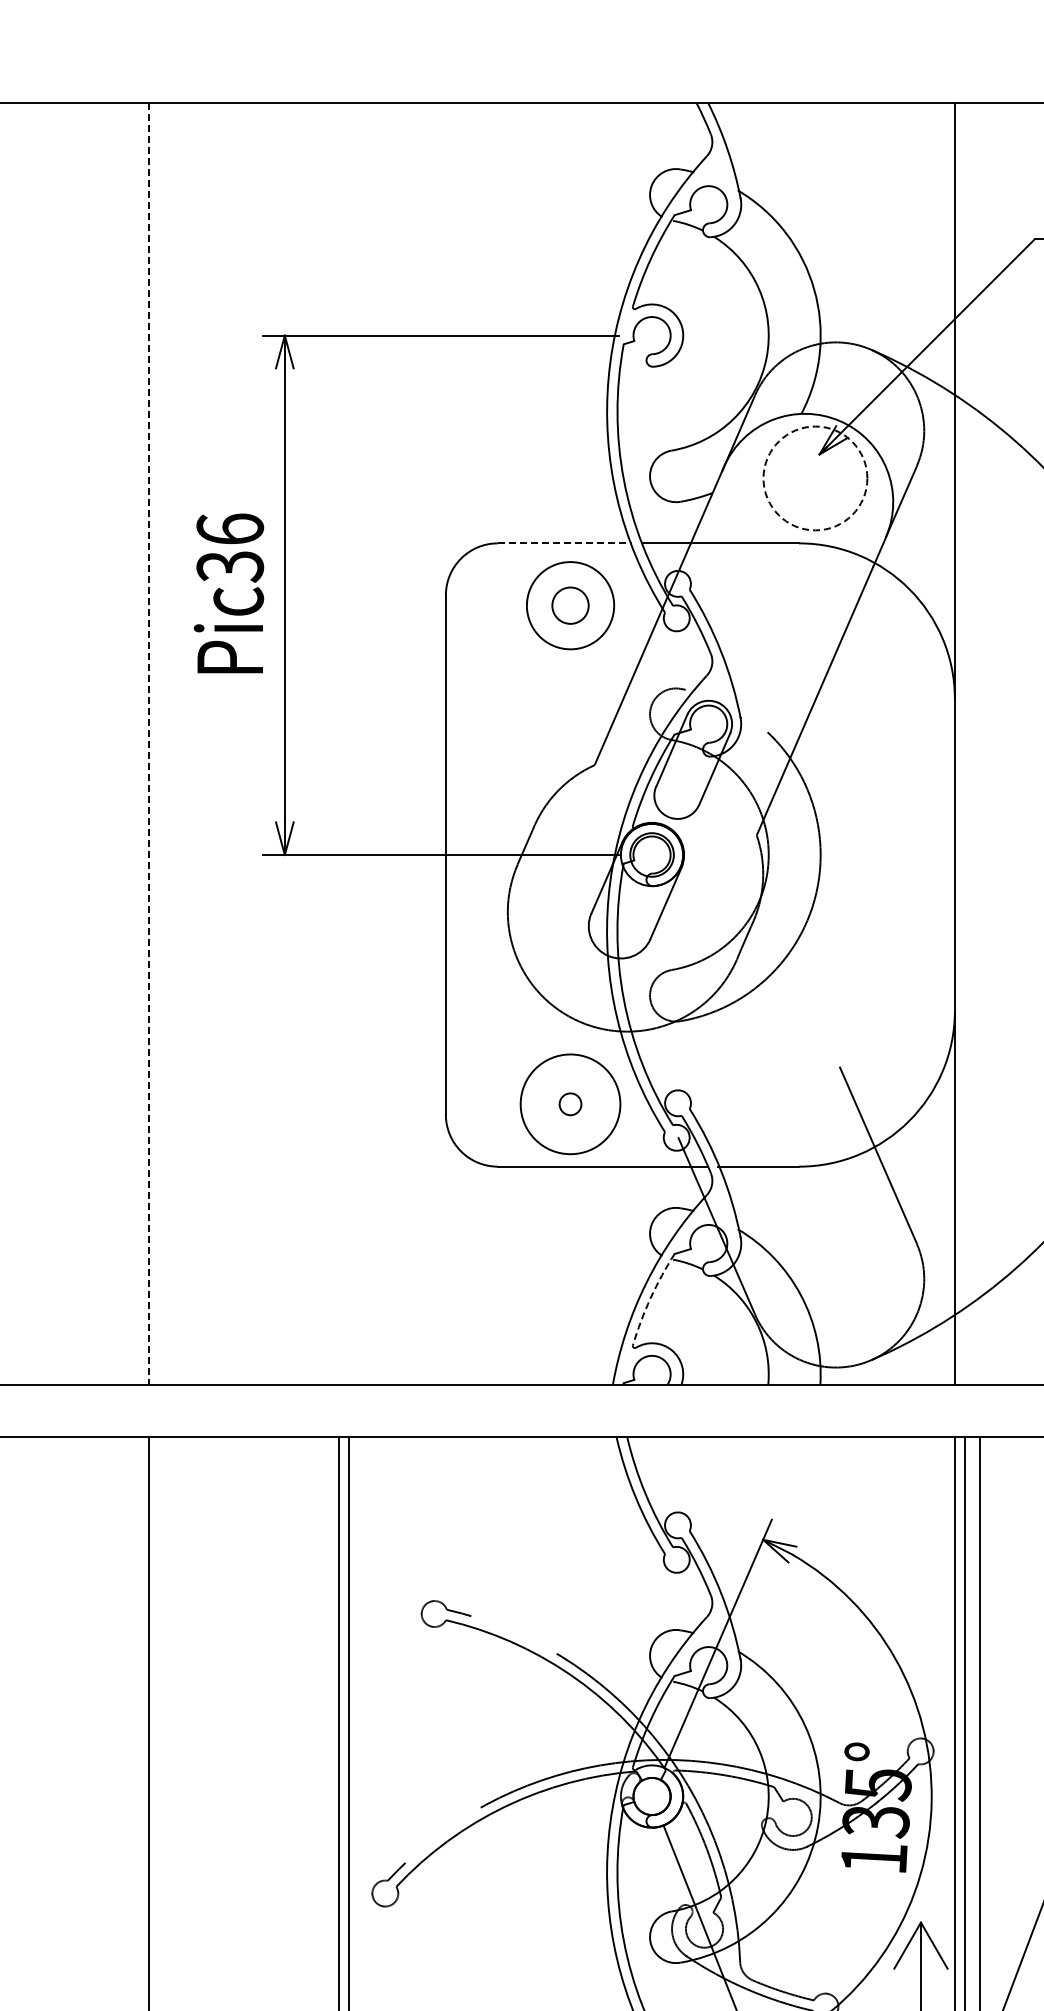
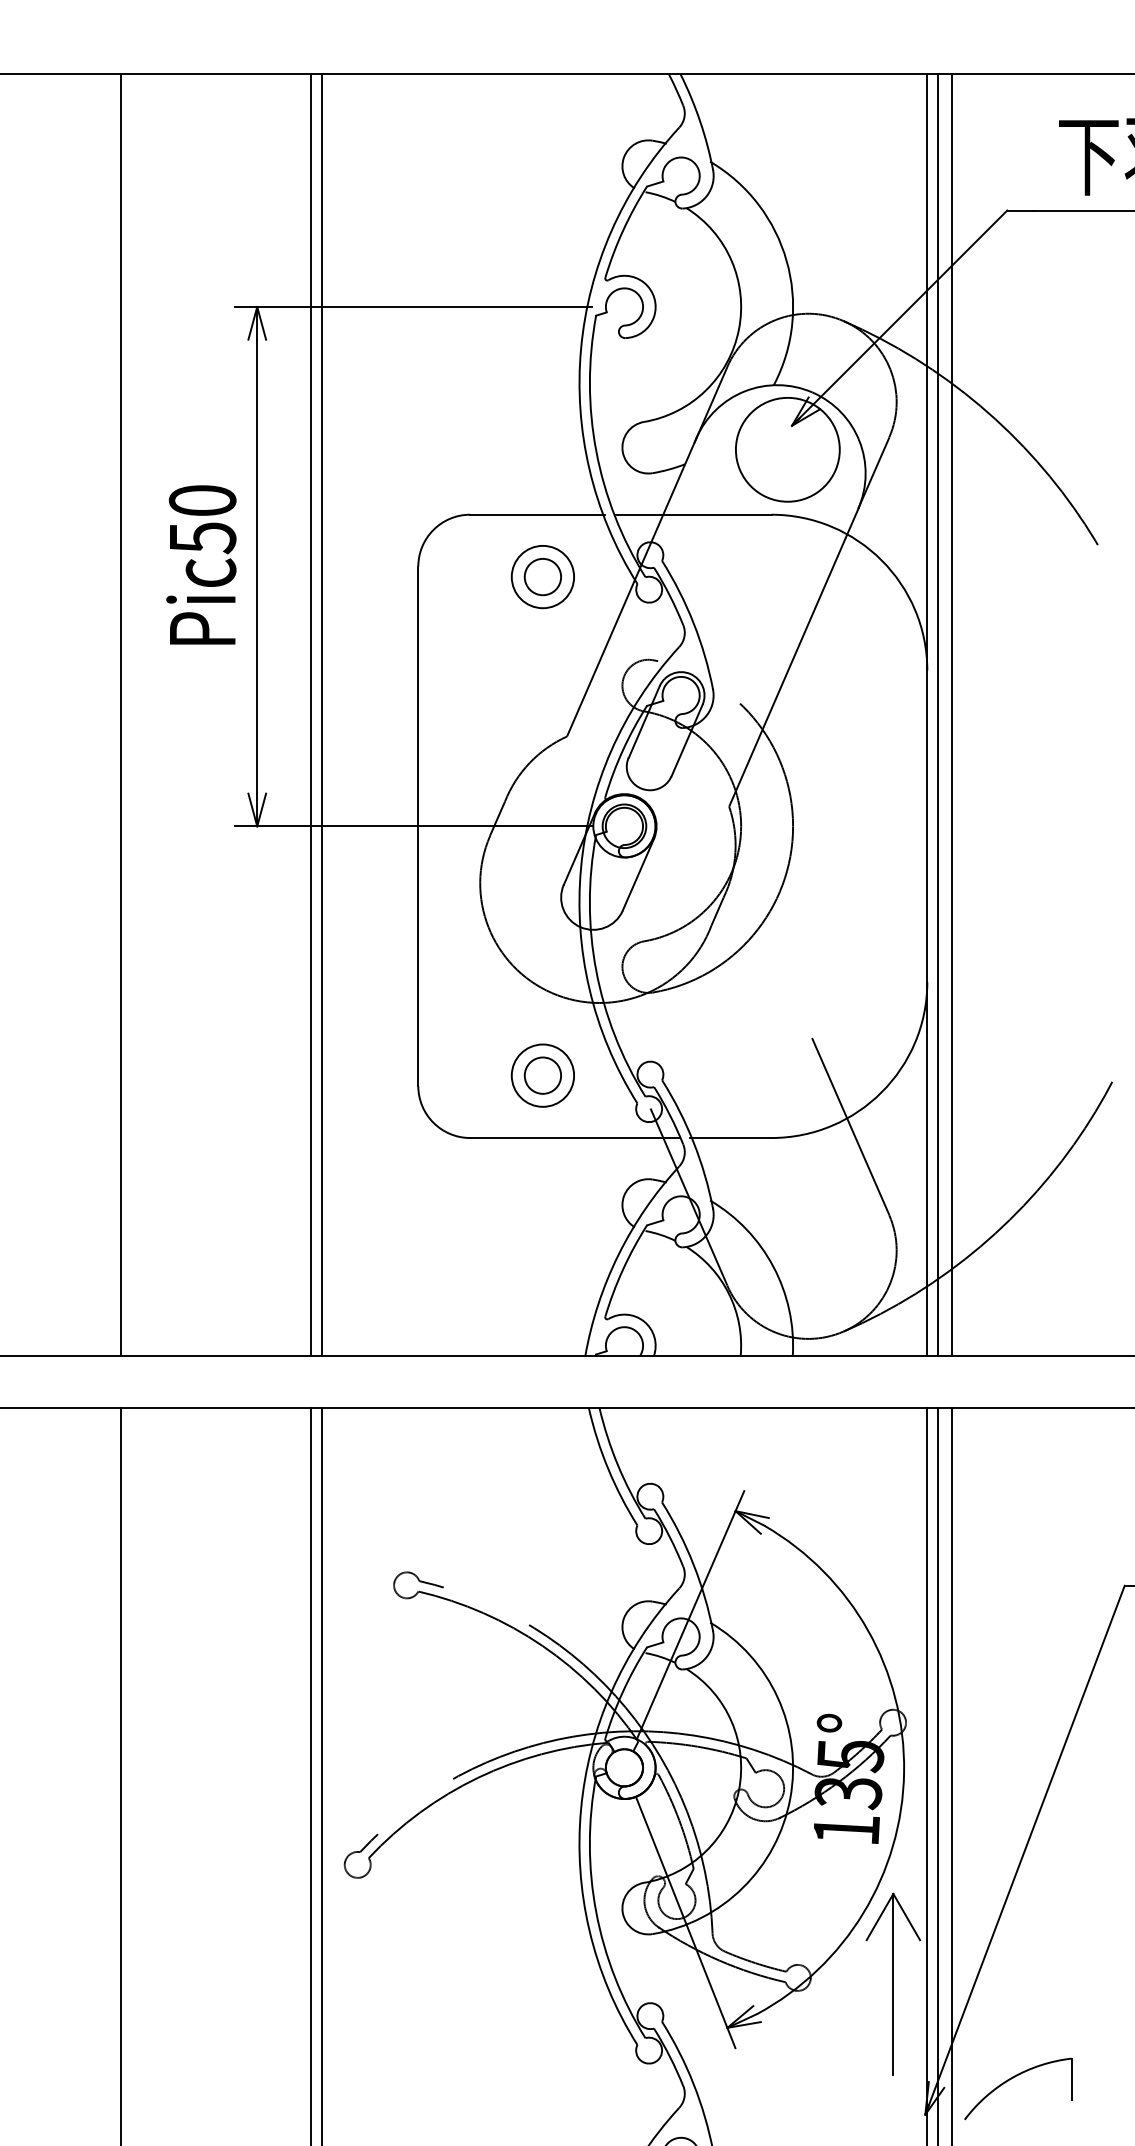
circle: (815, 478) -> (787, 449), dashed -> solid
line: (565, 543) -> (537, 514), dashed -> solid
text: (230, 548) -> (202, 519), Pic36 -> Pic50
circle: (570, 605) -> (542, 576), size x0.71
line: (149, 744) -> (121, 715), dashed -> solid
line: (339, 744) -> (311, 715), added
line: (349, 744) -> (321, 715), added
line: (965, 744) -> (937, 715), added
line: (980, 744) -> (952, 715), added
circle: (570, 1104) -> (542, 1075), size x0.62
circle: (570, 1104) -> (542, 1075), size x1.67
arc: (651, 1298) -> (623, 1269), dashed -> solid

